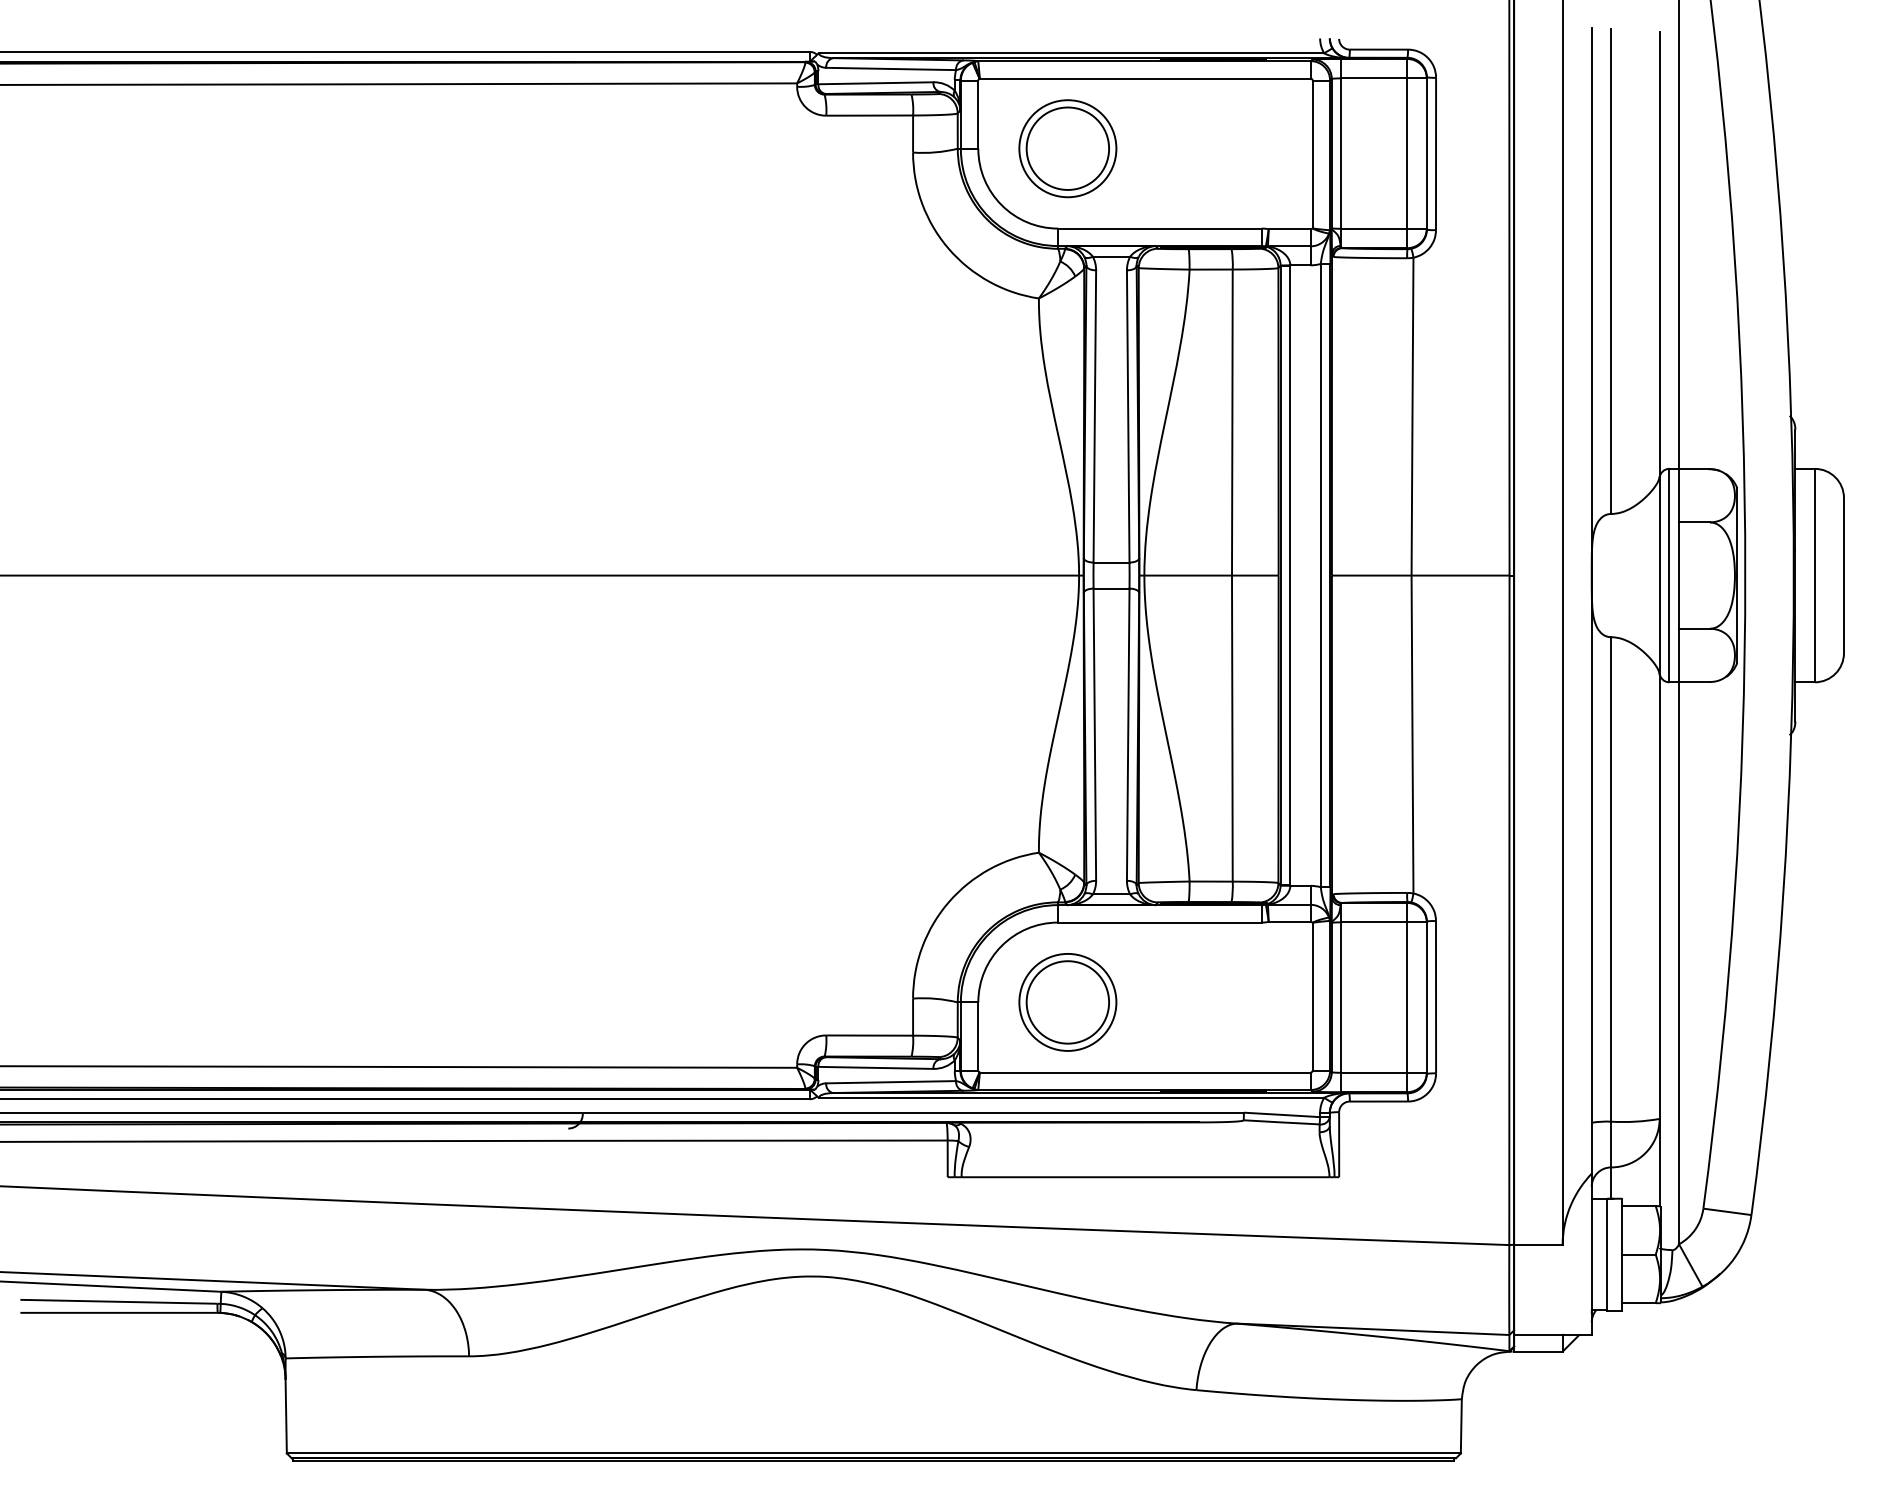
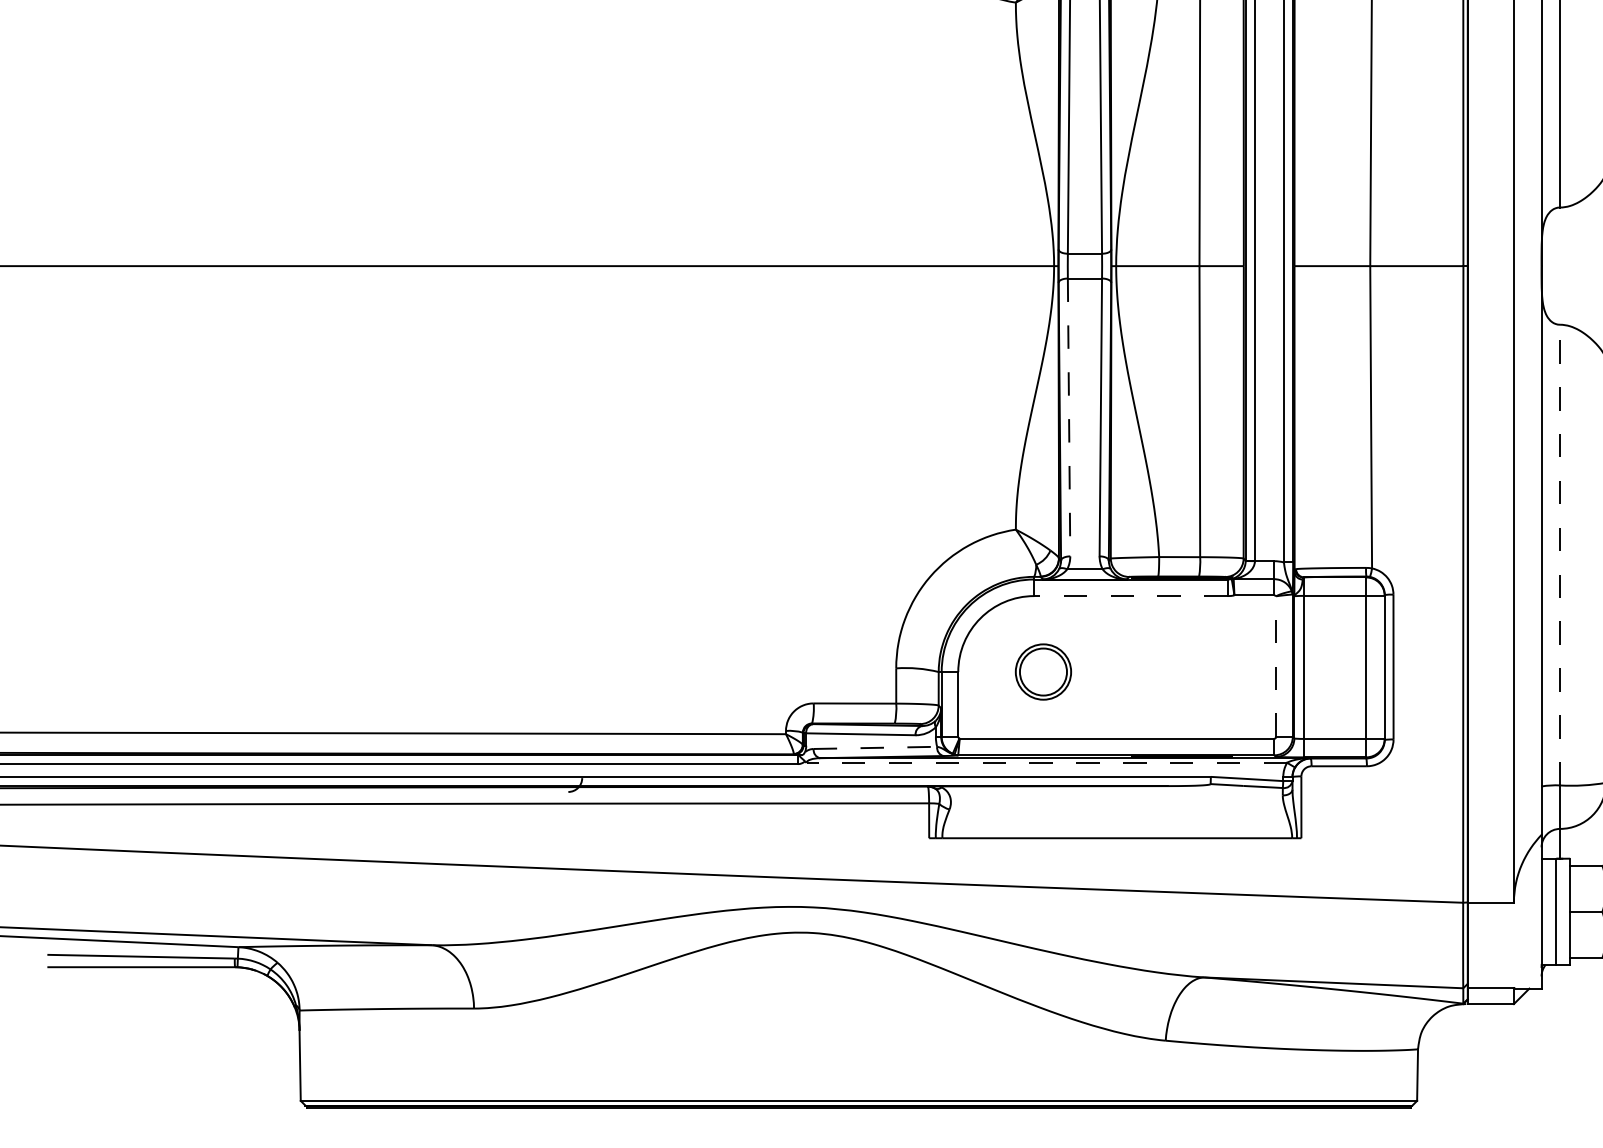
line: (1094, 735) -> (1068, 418), solid -> dashed
line: (1611, 878) -> (1560, 554), solid -> dashed
line: (1159, 922) -> (1130, 596), solid -> dashed
line: (1312, 996) -> (1276, 666), solid -> dashed
part: (1067, 1002) -> (1043, 672), size x0.6
line: (891, 1082) -> (875, 748), solid -> dashed
line: (1071, 1097) -> (1046, 762), solid -> dashed

